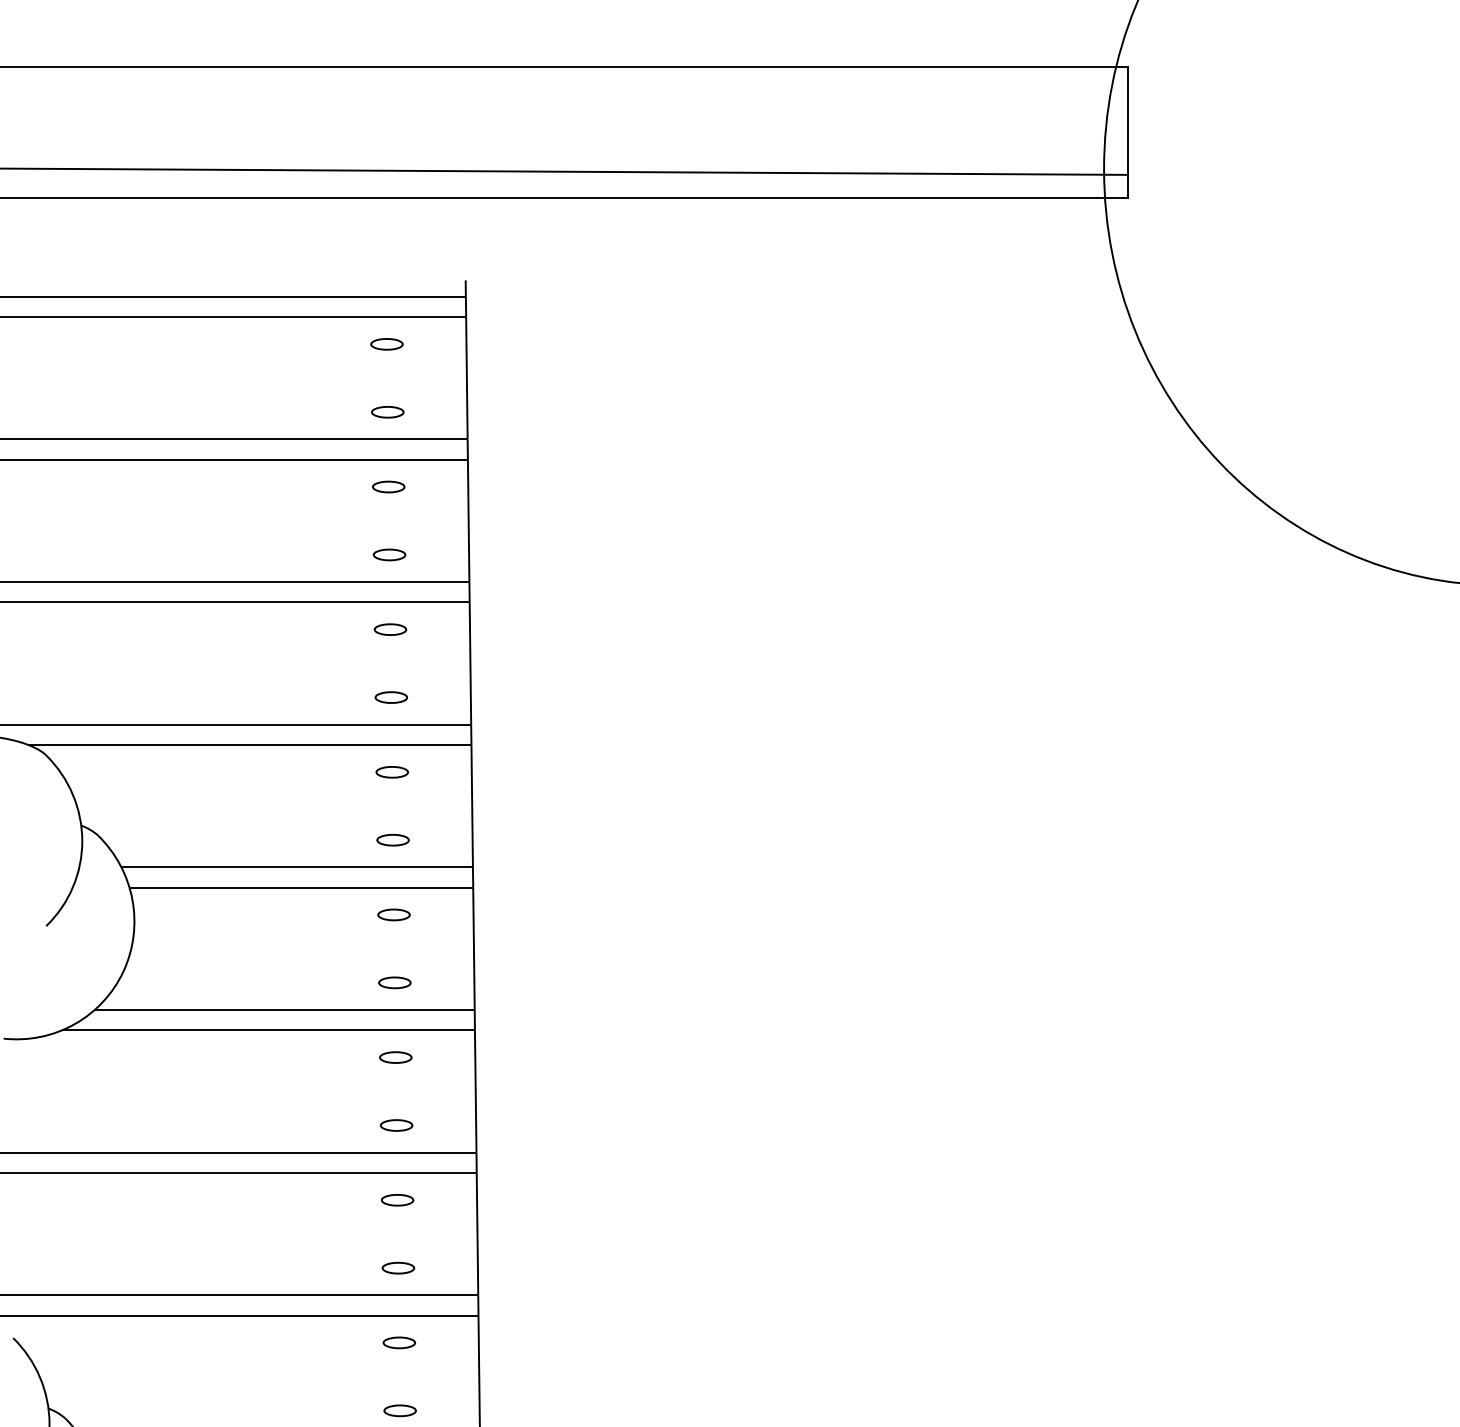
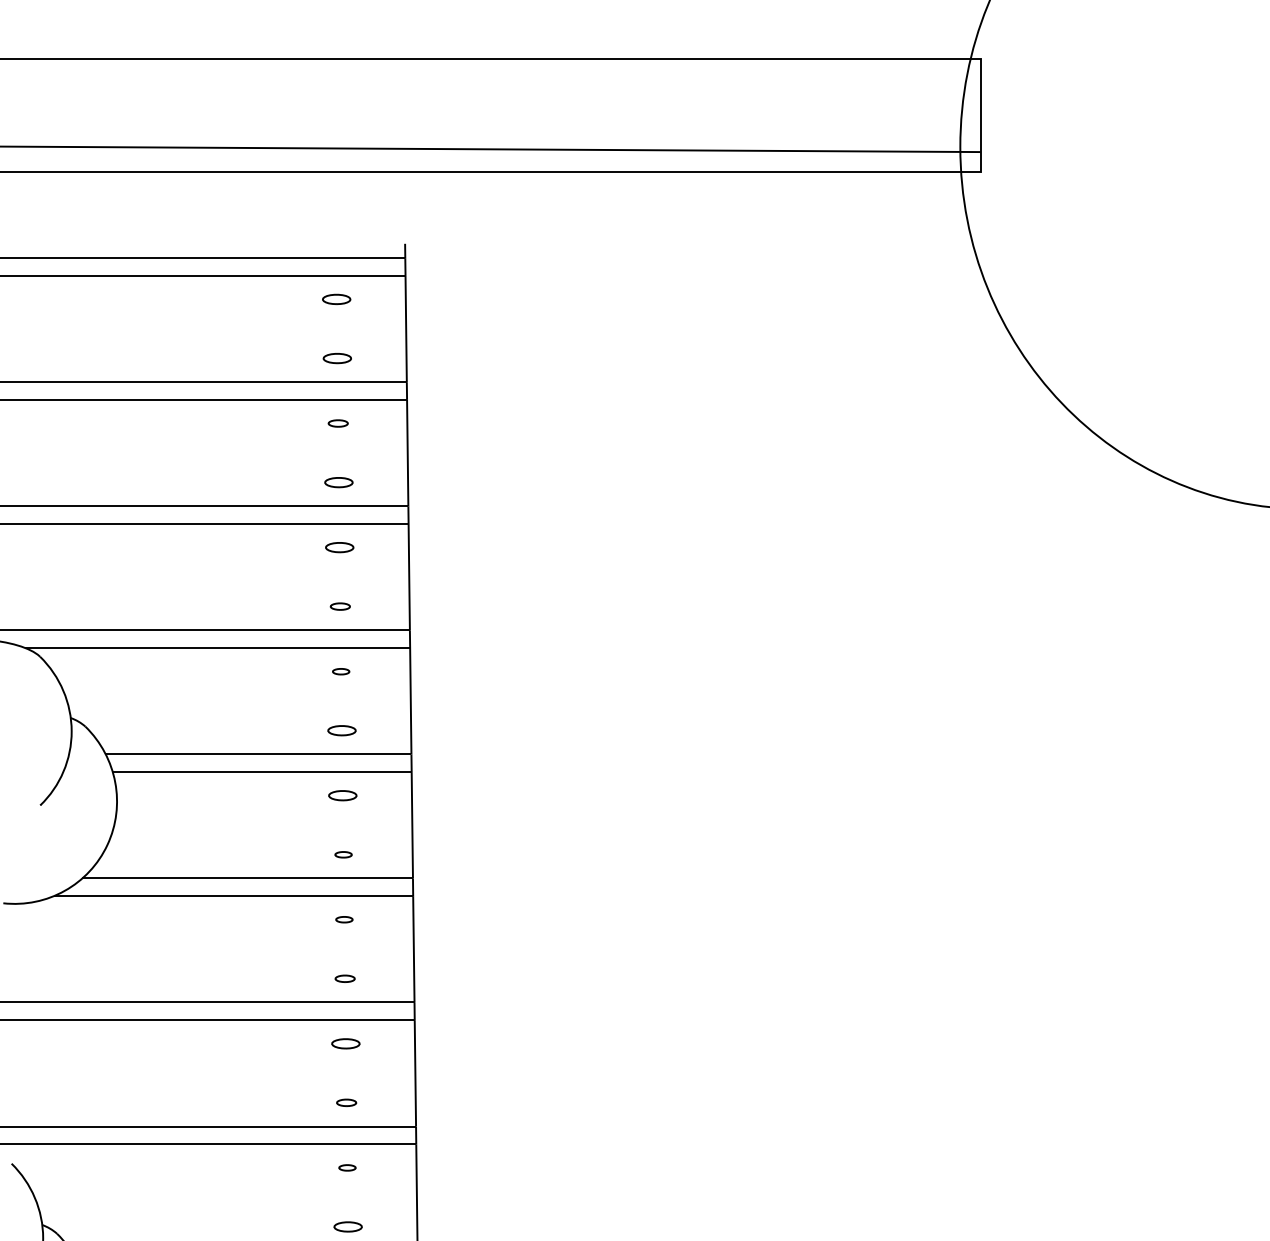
part: (388, 486) -> (337, 423), size x0.7
part: (390, 697) -> (339, 606), size x0.7
part: (391, 772) -> (340, 671), size x0.6
part: (394, 982) -> (343, 854), size x0.6
part: (395, 1057) -> (344, 919), size x0.6
part: (396, 1125) -> (344, 978), size x0.7
part: (398, 1267) -> (346, 1102), size x0.7
part: (399, 1342) -> (347, 1167), size x0.6

